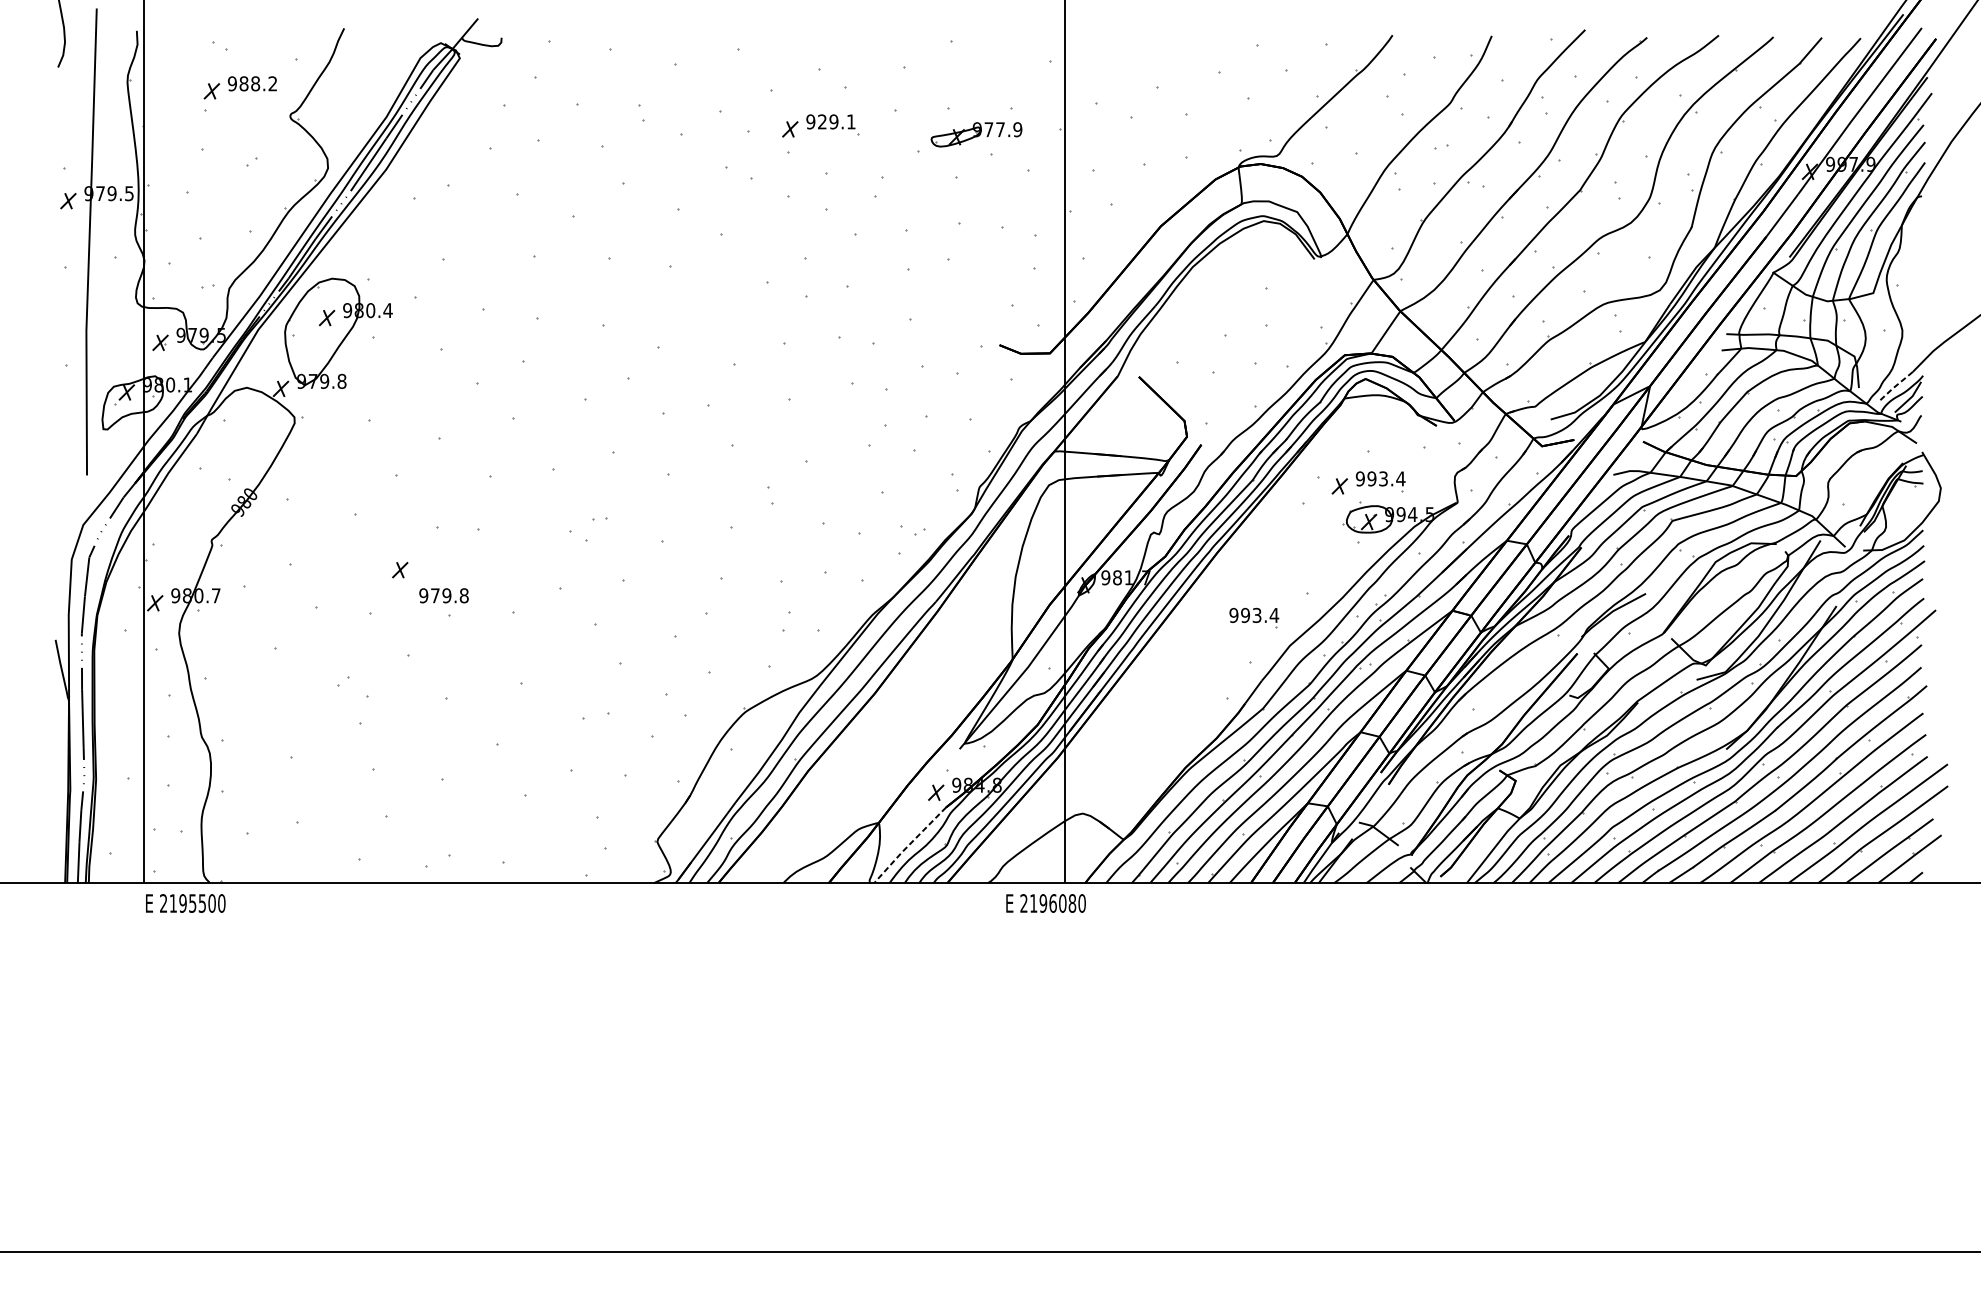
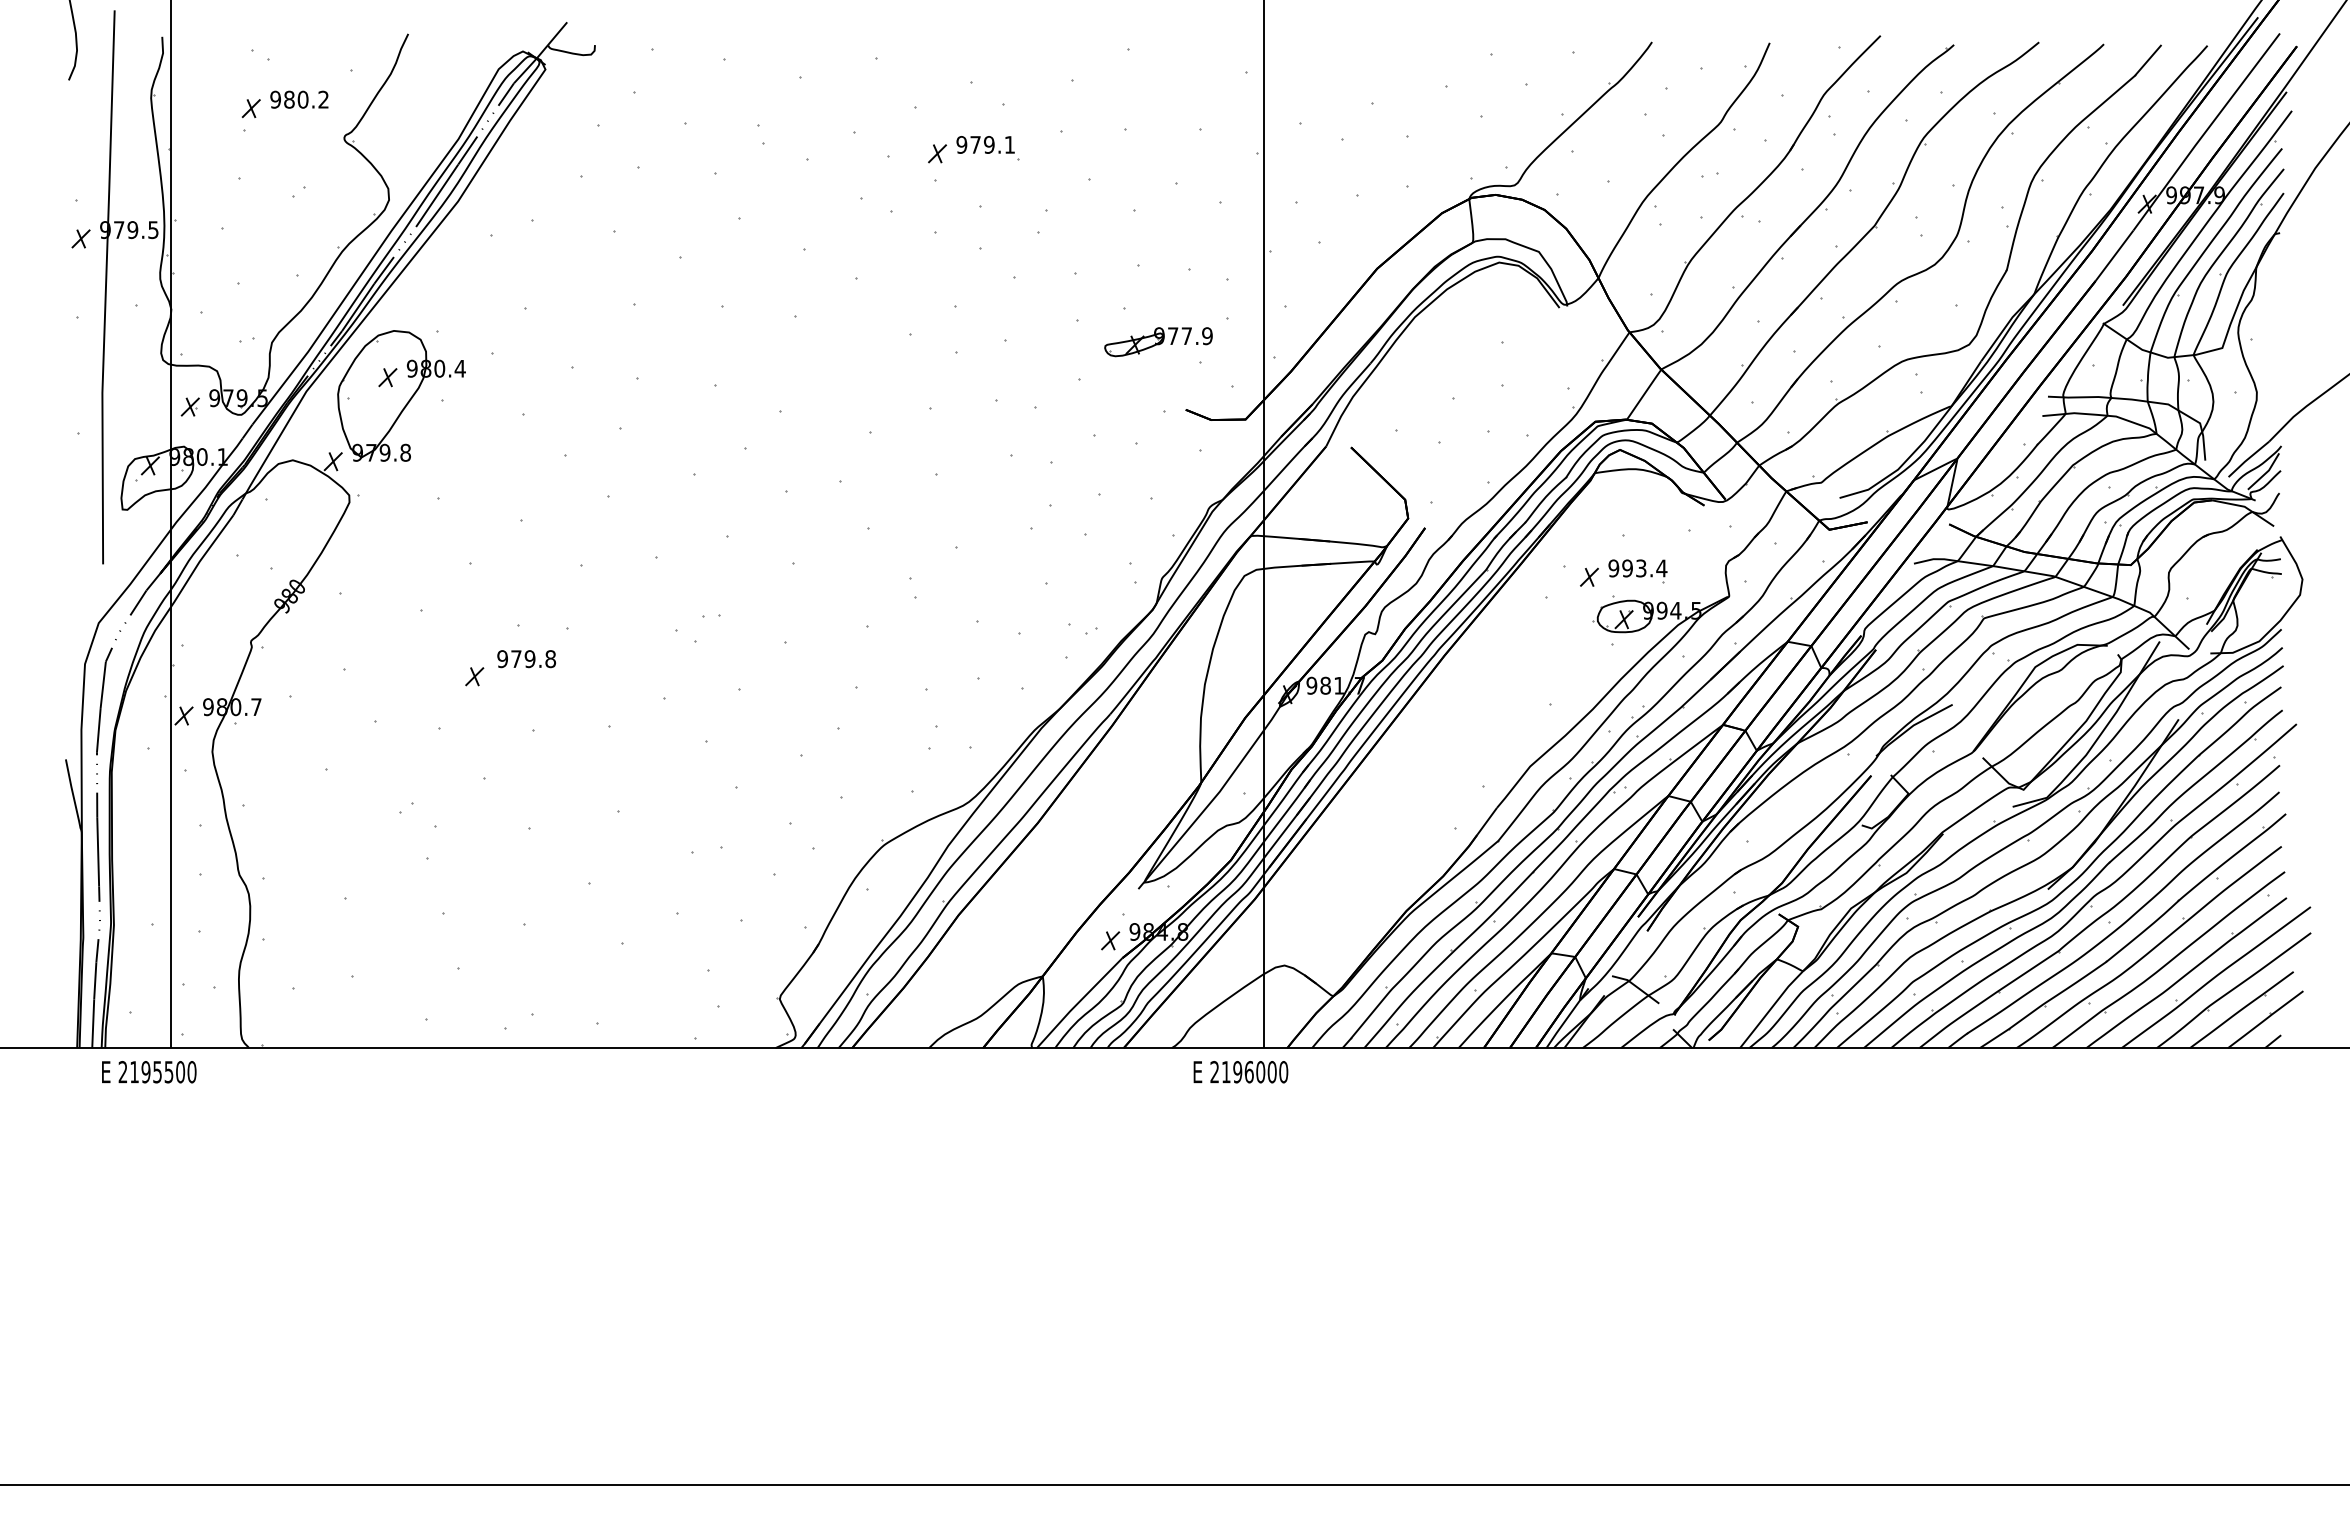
text: (255, 83) -> (302, 99), 988.2 -> 980.2
text: (822, 121) -> (975, 144), 929.1 -> 979.1
part: (976, 135) -> (1158, 342), moved
line: (1895, 387) -> (2248, 459), dashed -> solid
text: (443, 596) -> (526, 659), moved
part: (1253, 618) -> (1487, 733), removed
line: (908, 845) -> (1077, 1003), dashed -> solid
text: (185, 903) -> (149, 1072), moved
text: (1071, 903) -> (1271, 1072), 2196080 -> 2196000

